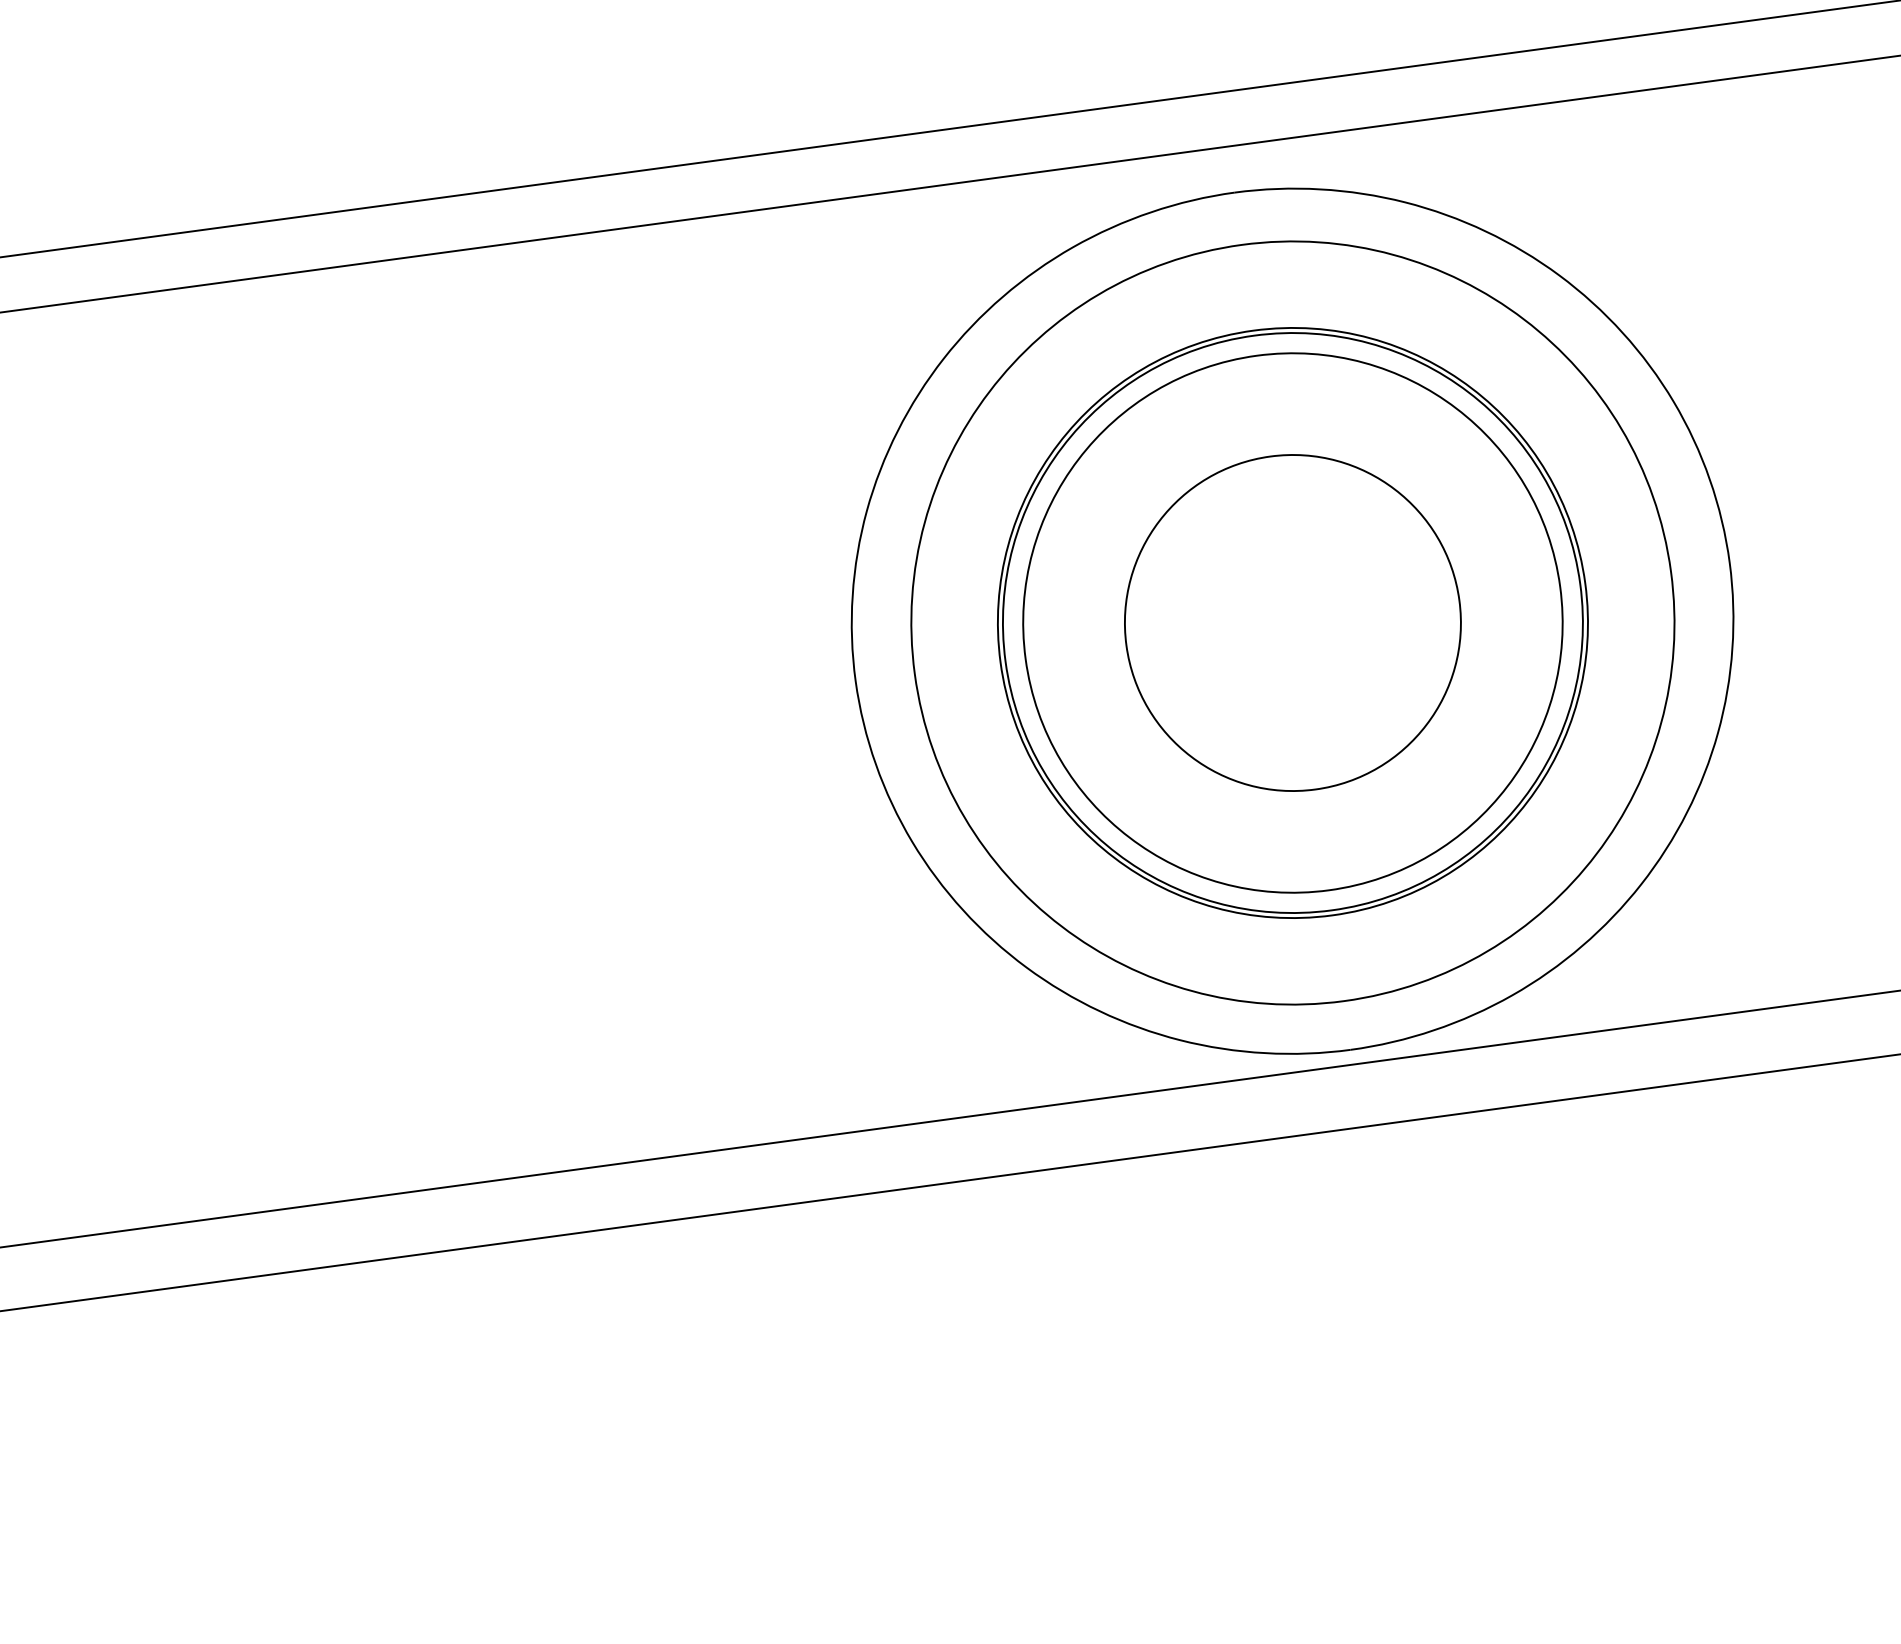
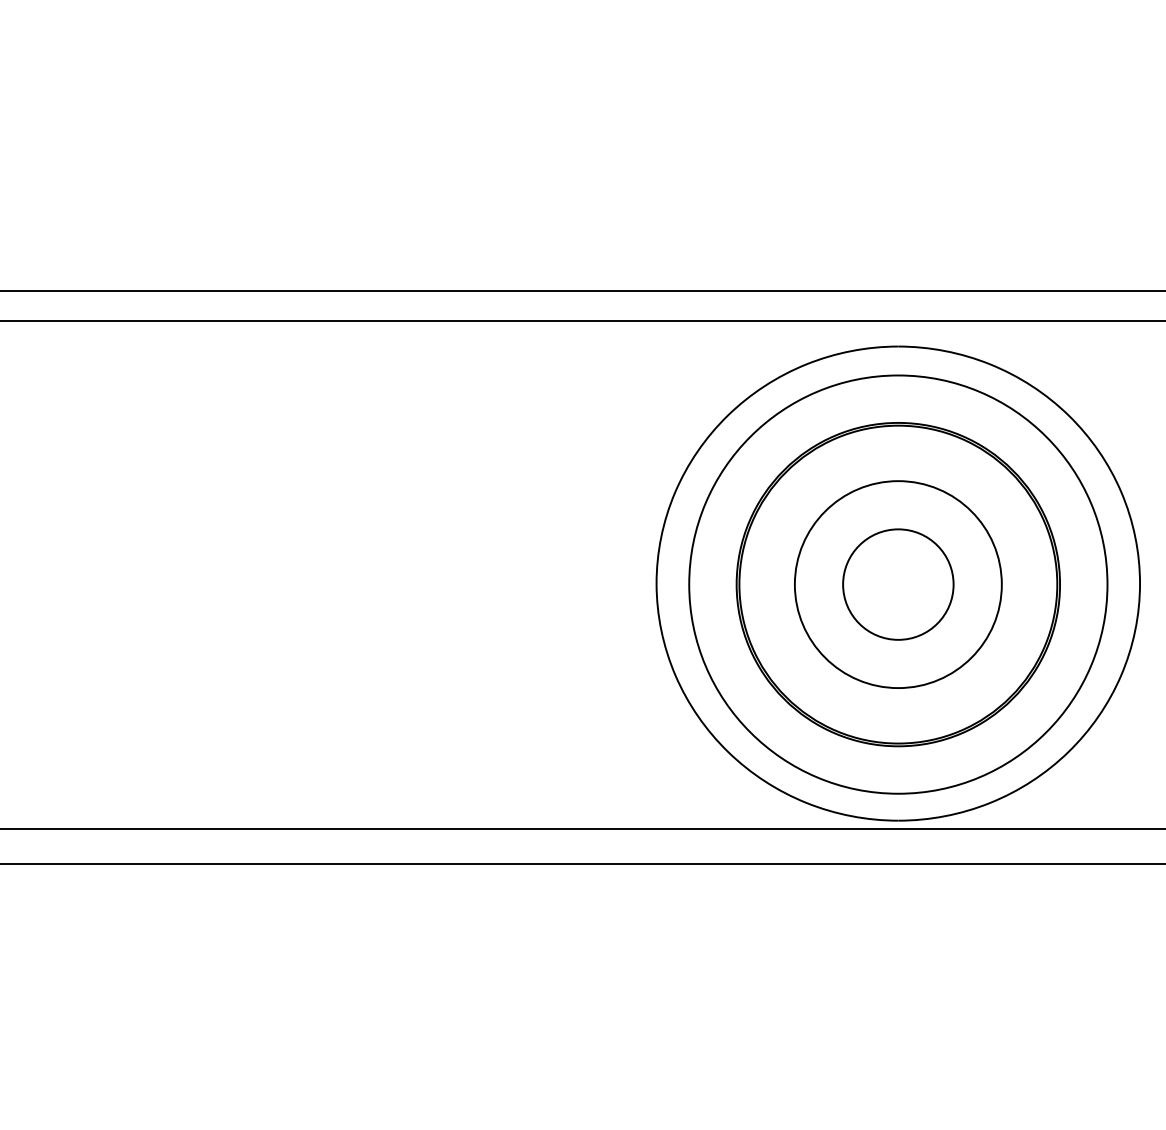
circle: (1293, 622) -> (898, 584), size x0.6
circle: (1293, 622) -> (898, 584), size x0.7

